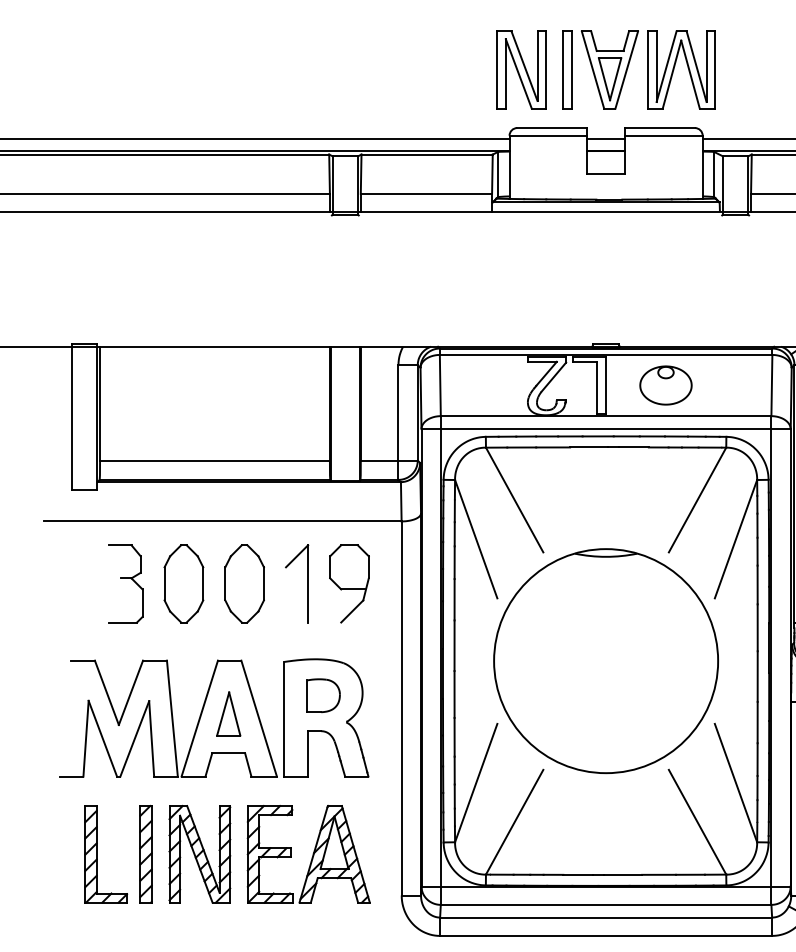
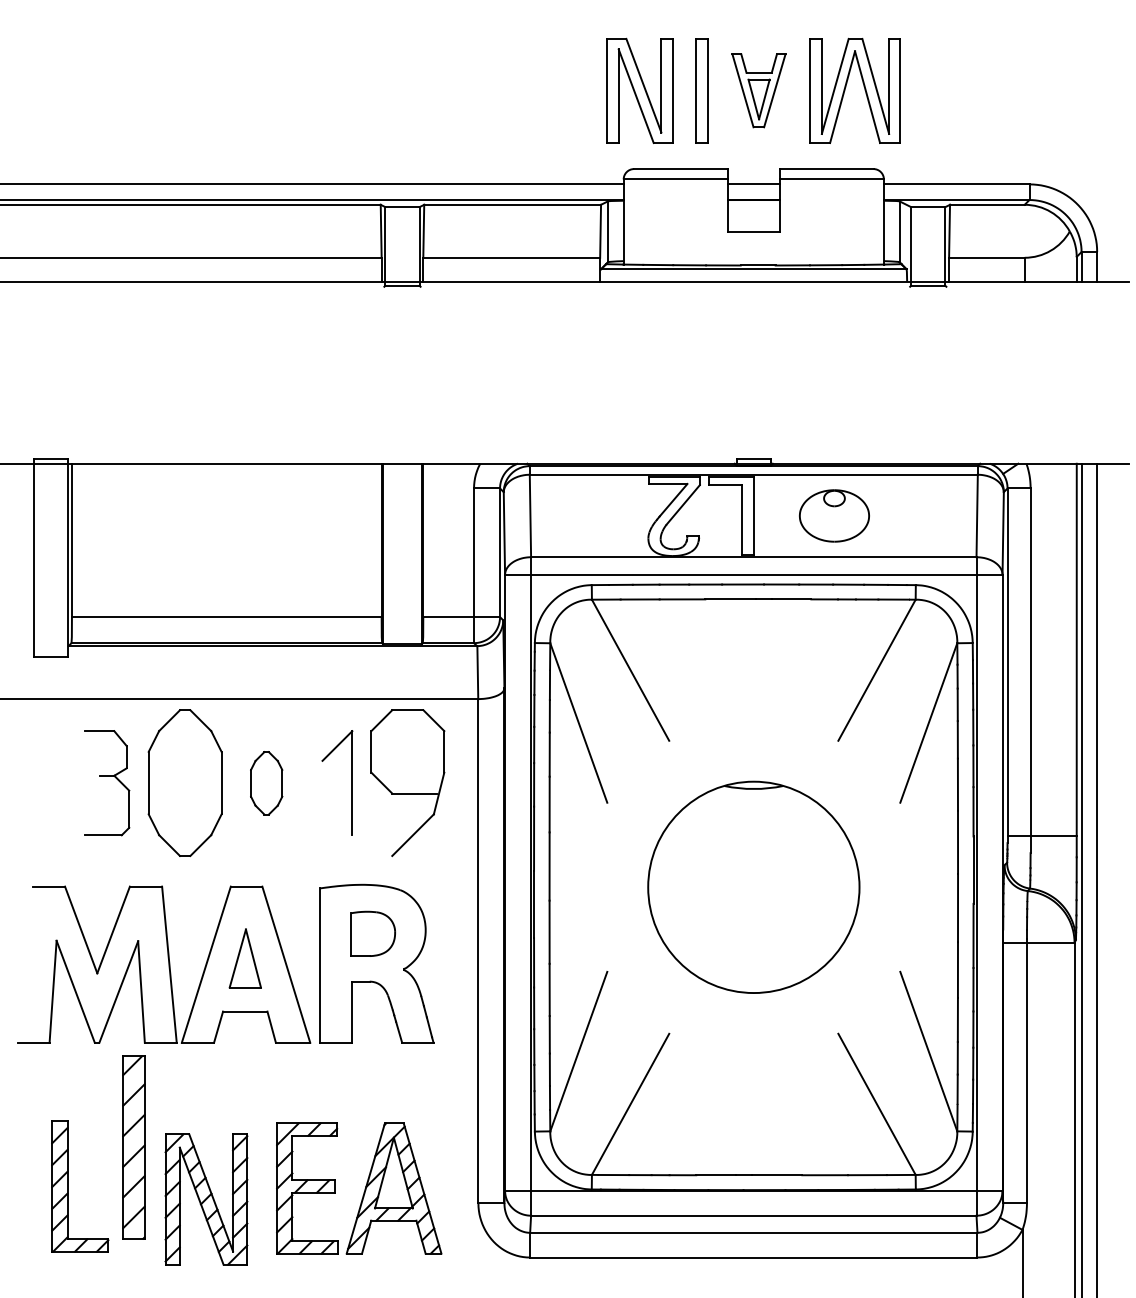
part: (609, 69) -> (758, 90), size x0.7
part: (183, 584) -> (184, 783), size x1.4
part: (244, 584) -> (266, 783), size x0.6
part: (349, 584) -> (408, 783), size x1.4
part: (605, 661) -> (753, 887), size x0.7
part: (97, 854) -> (68, 1186), moved
part: (145, 854) -> (133, 1147), size x1.4
part: (199, 854) -> (206, 1199), moved
part: (309, 854) -> (359, 1188), moved

